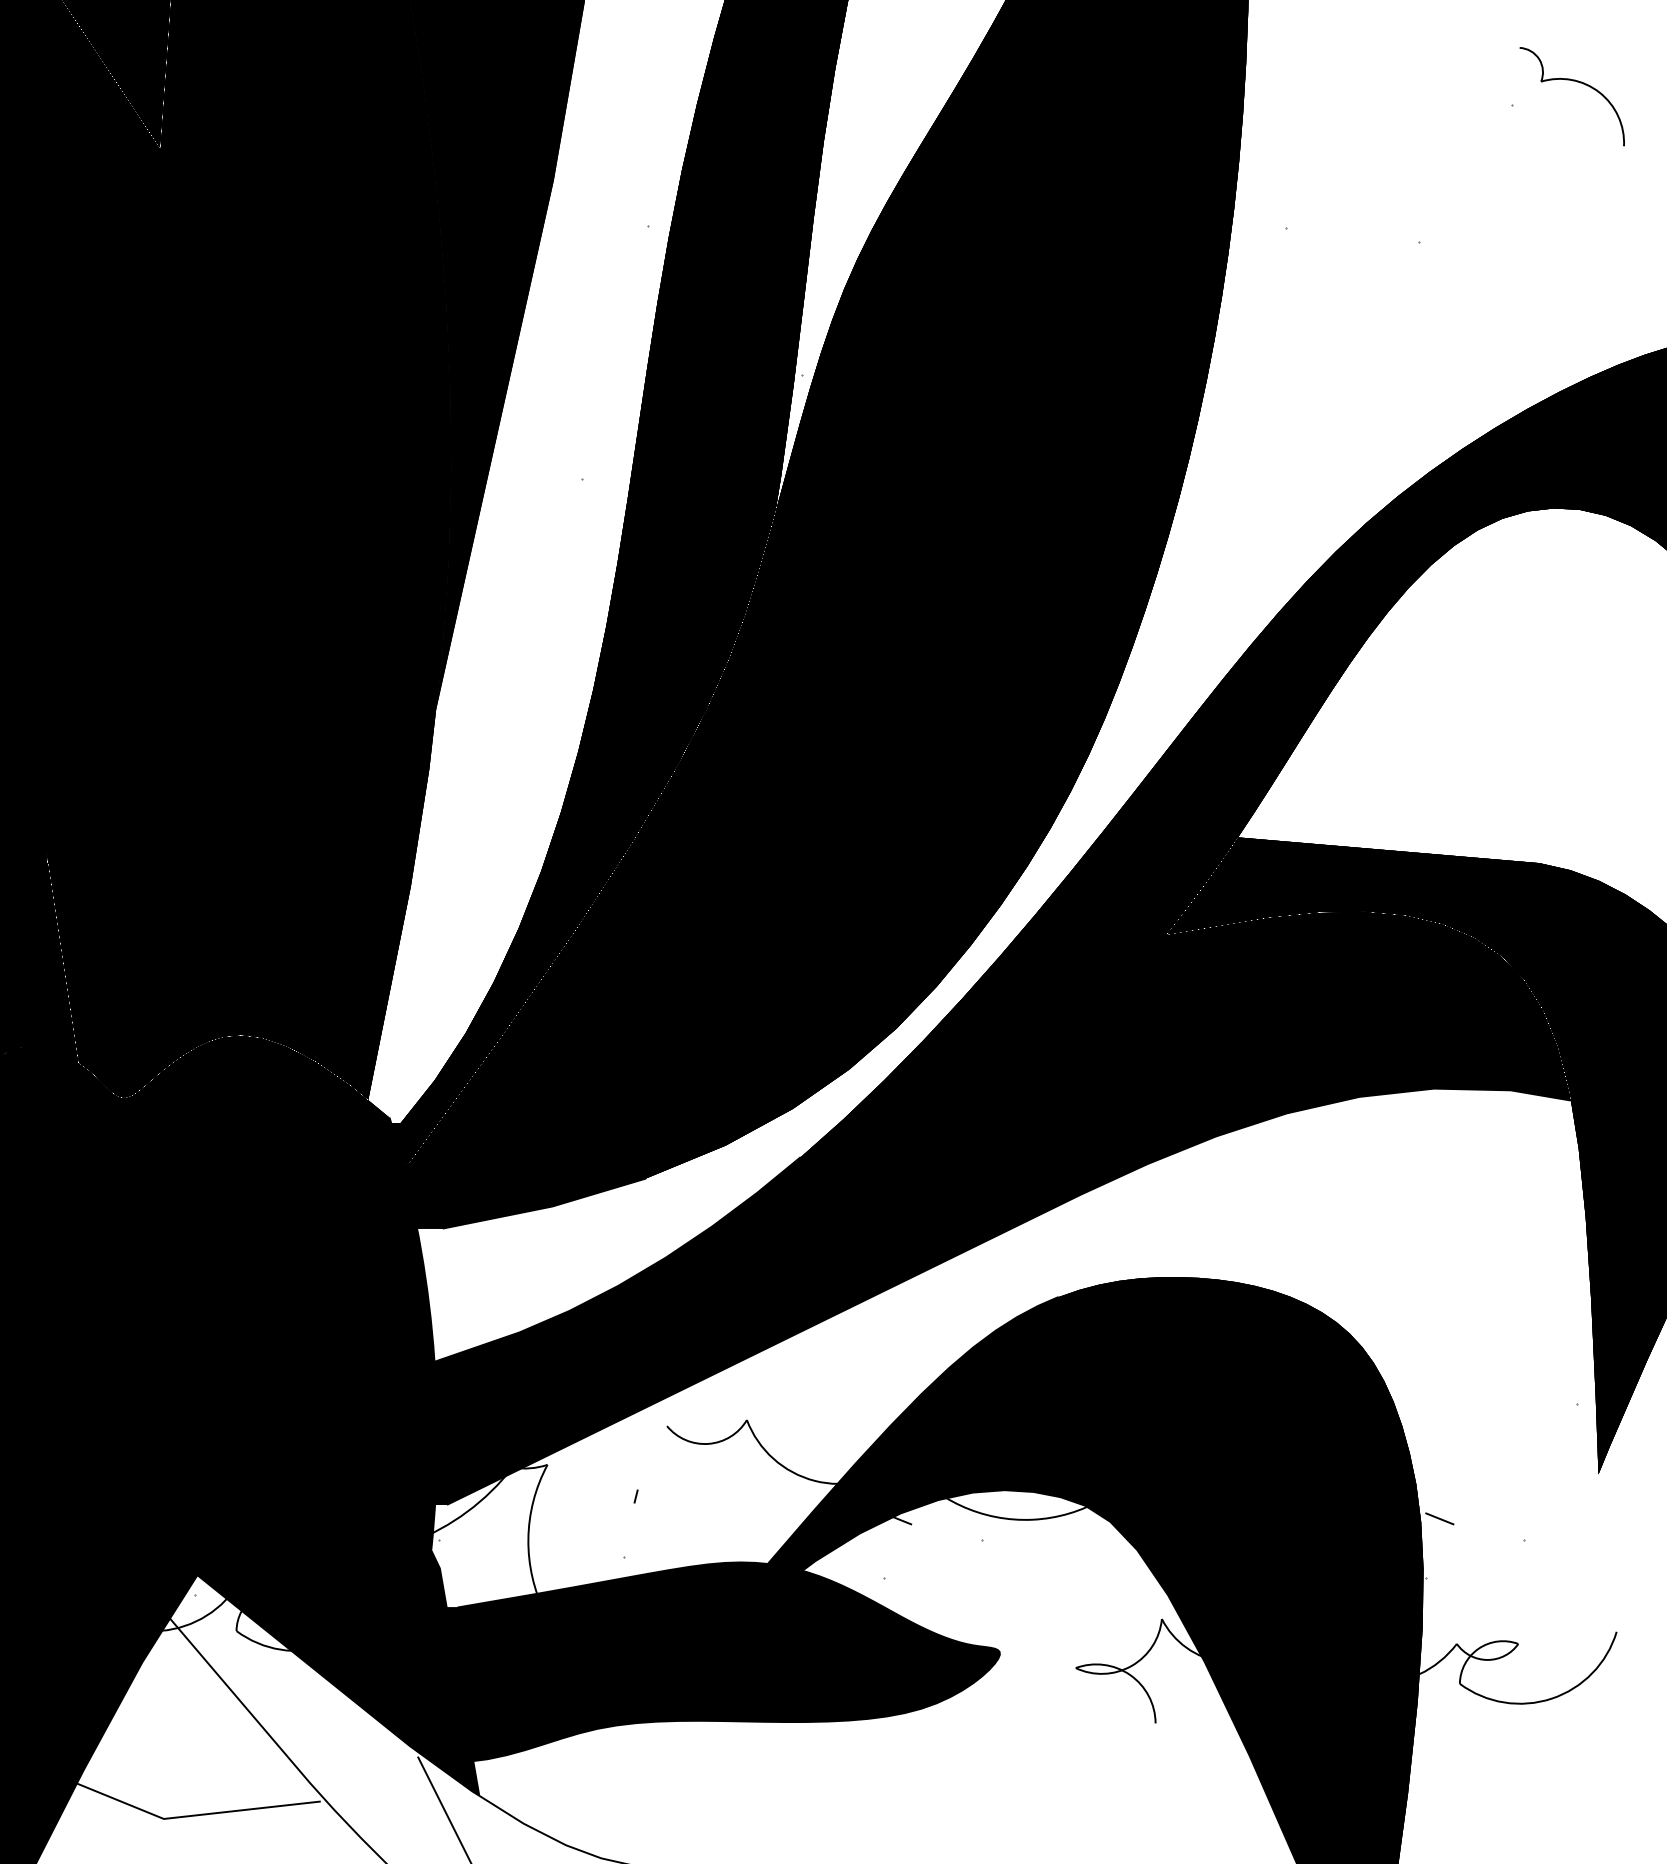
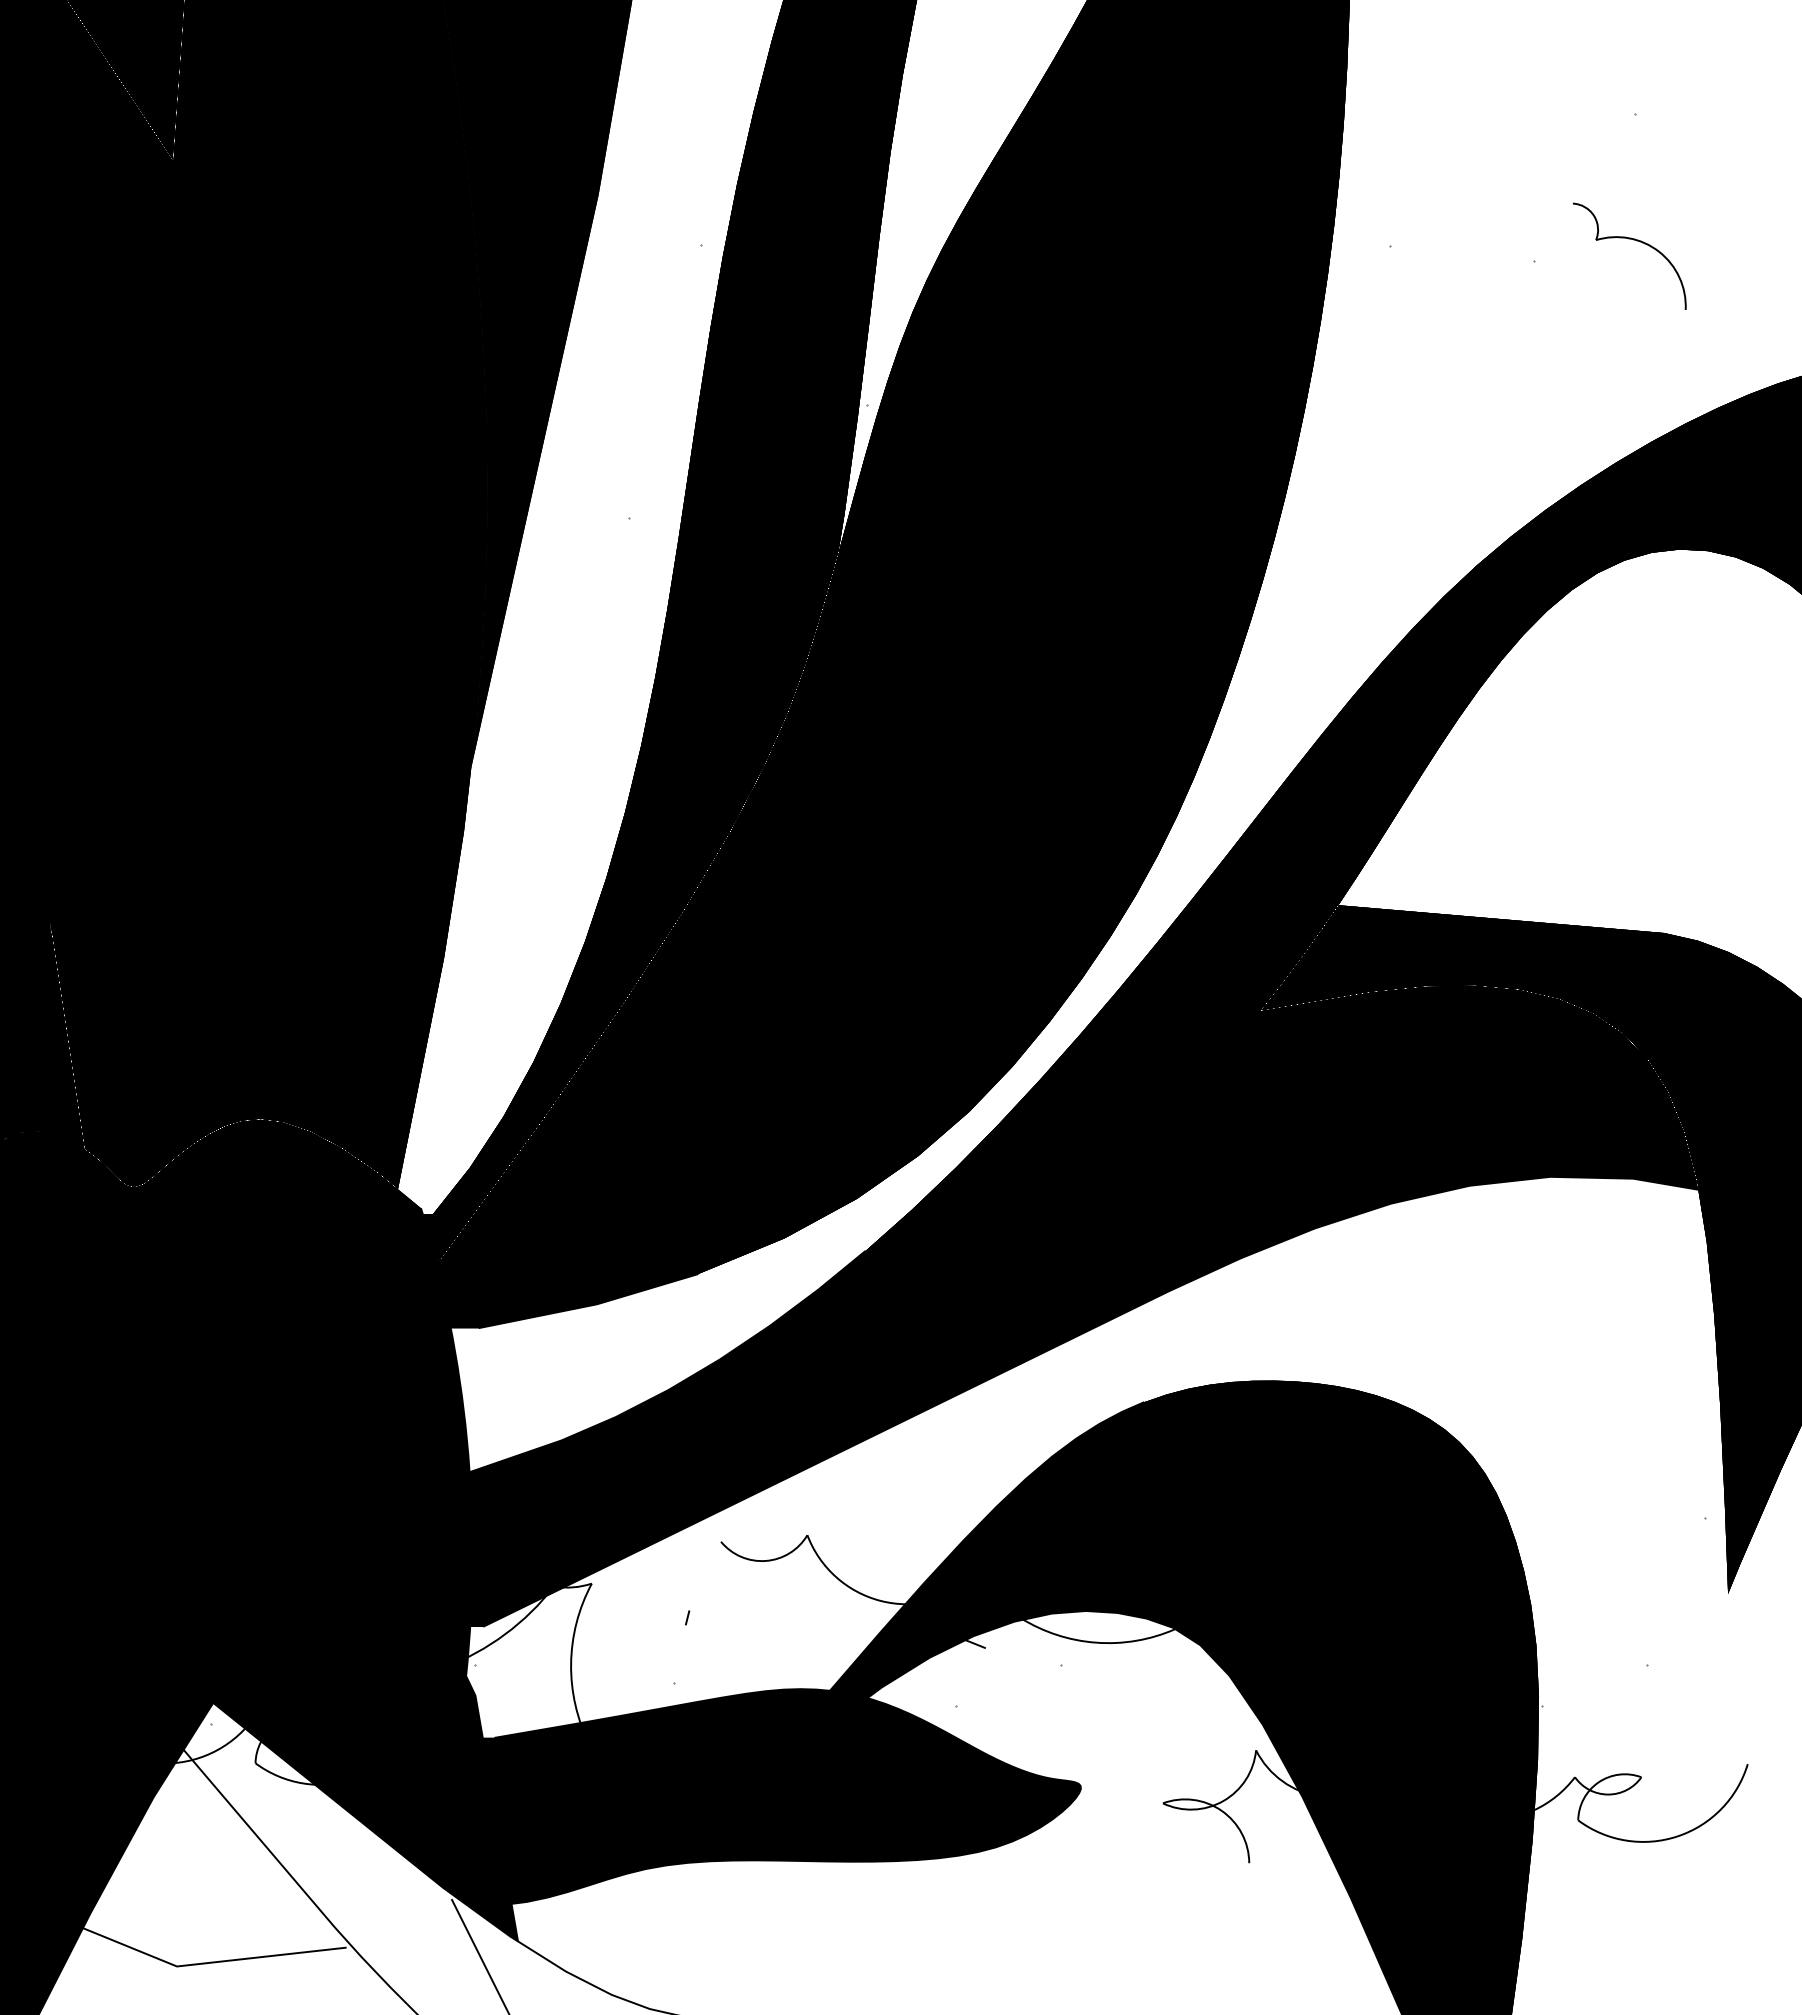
part: (1575, 82) -> (1633, 240), moved
line: (1439, 1518) -> (1556, 1641), removed

